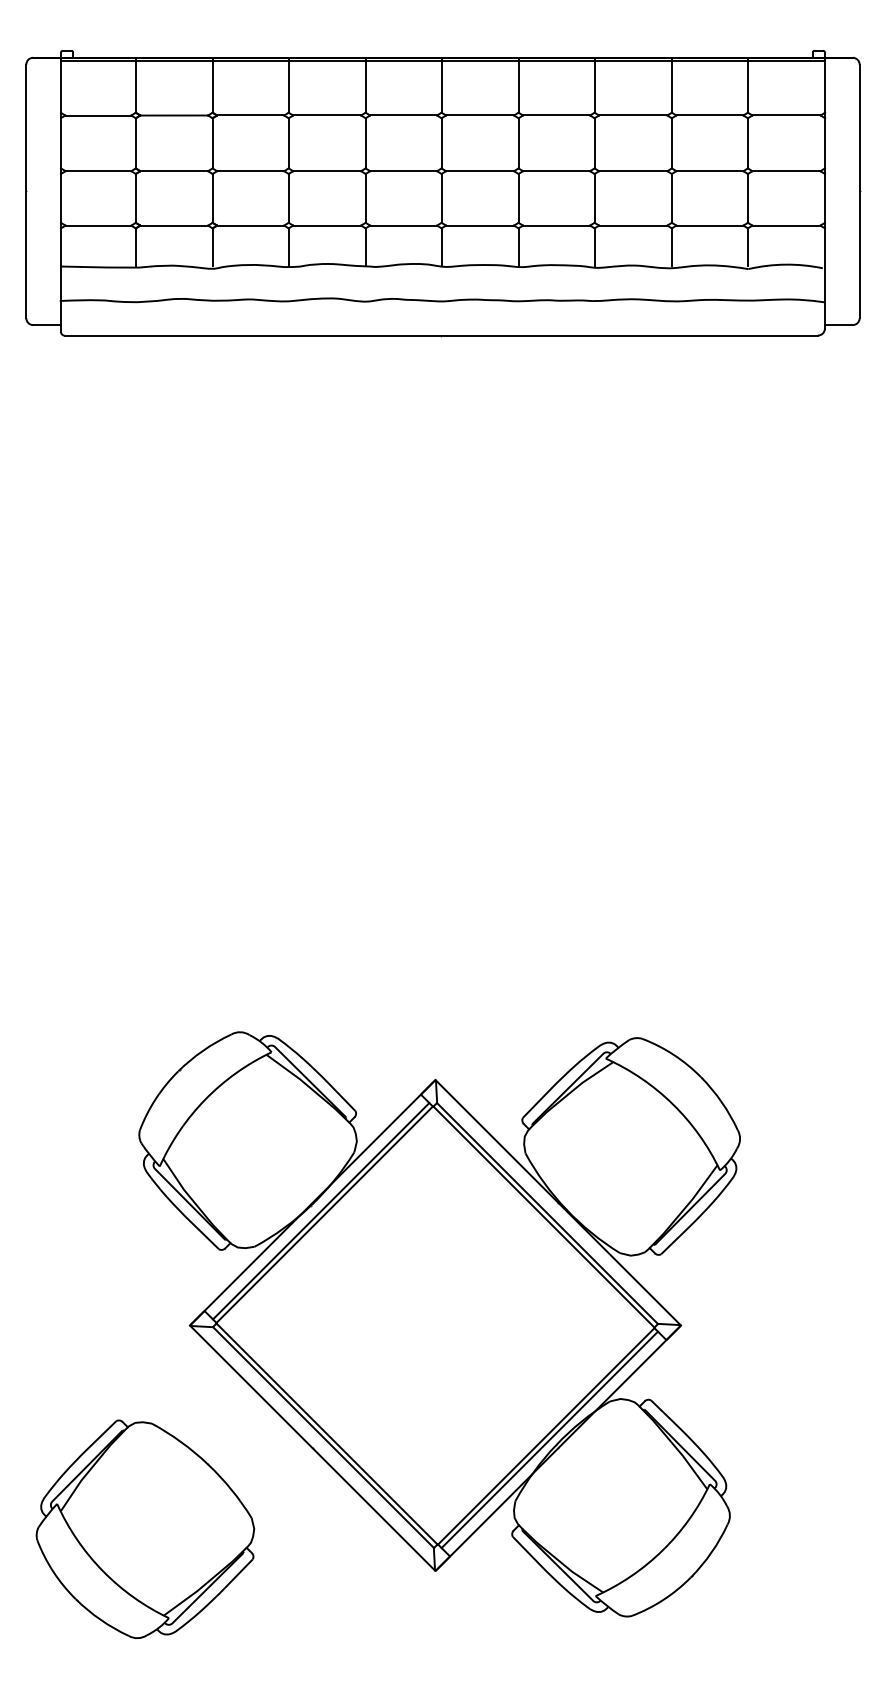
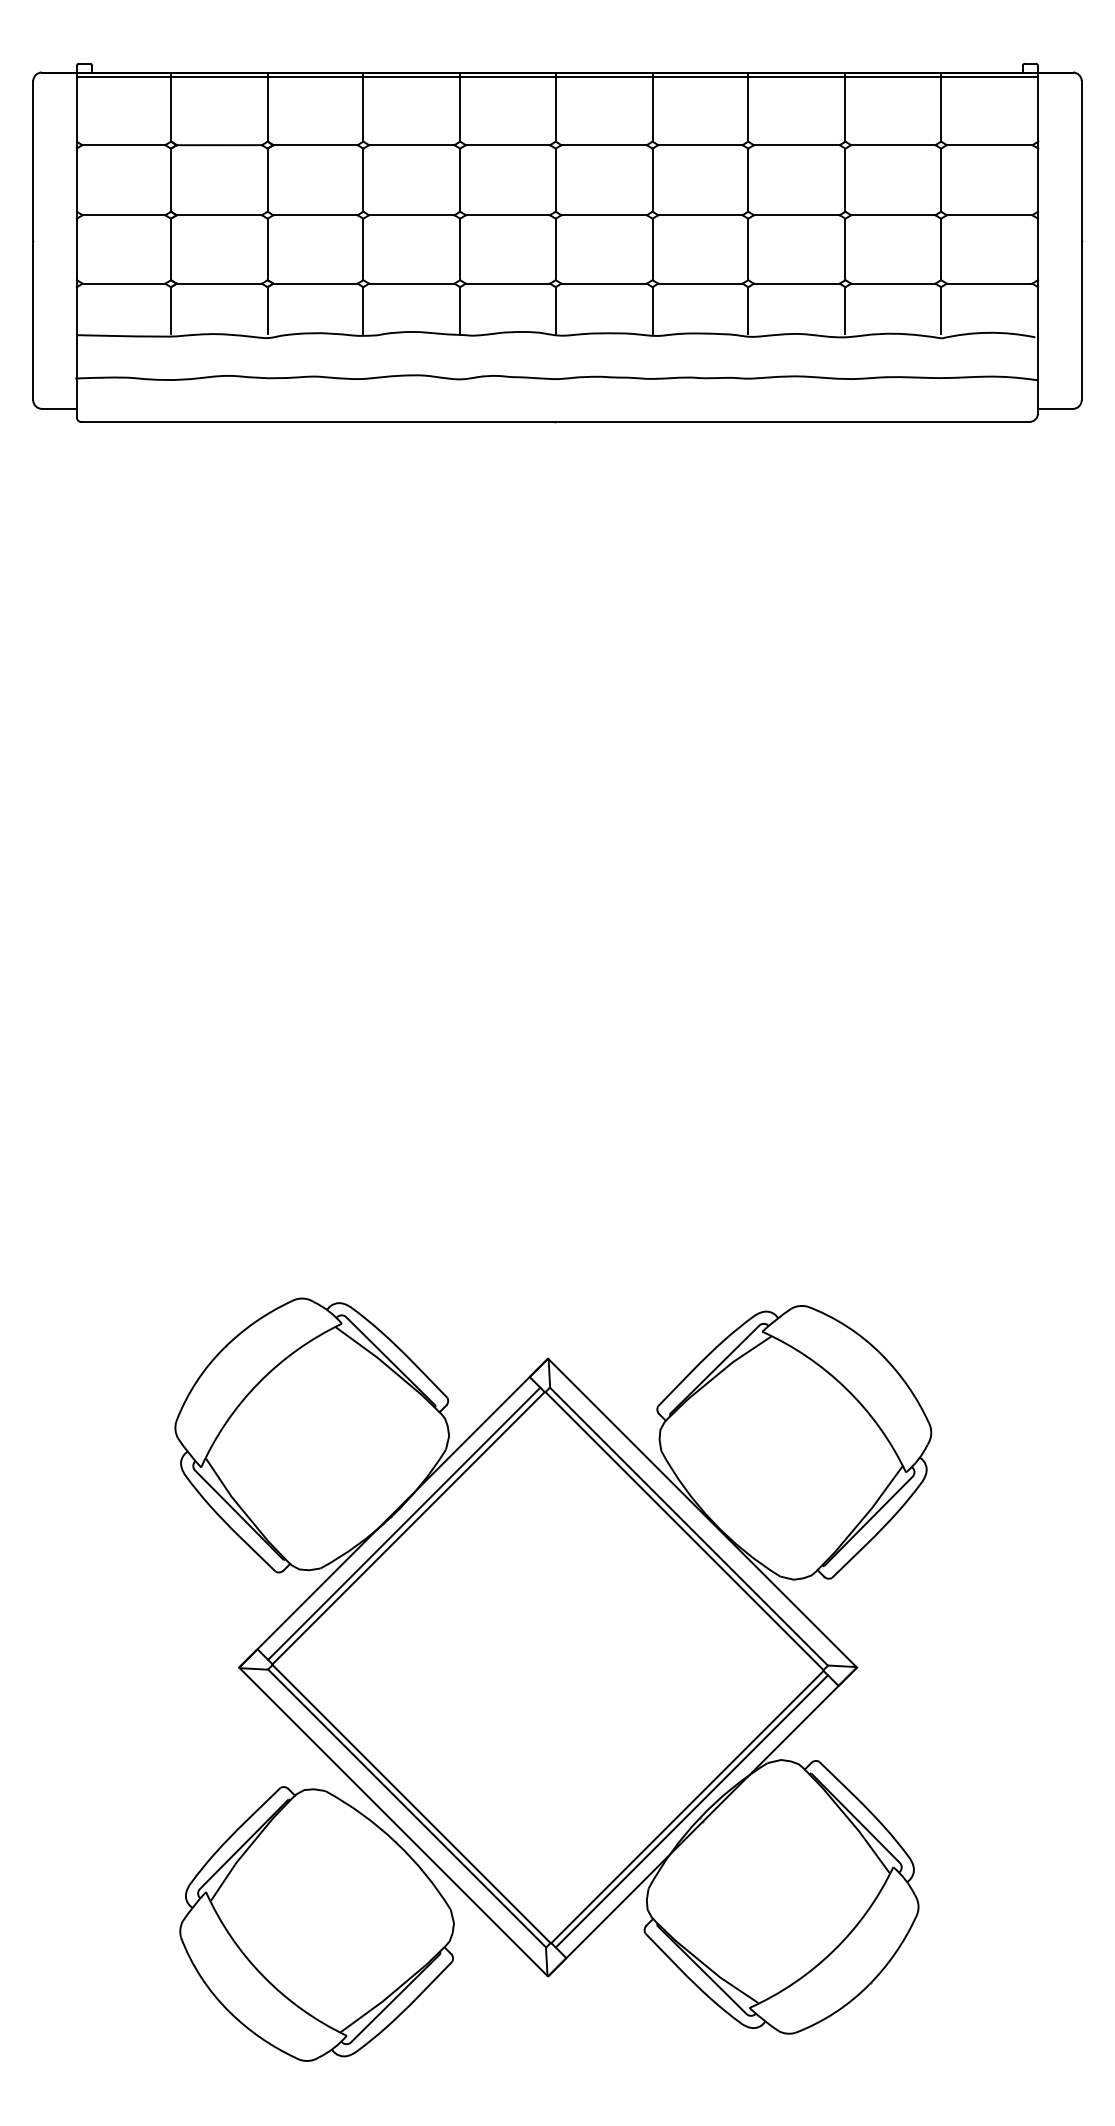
part: (144, 1528) -> (316, 1923), moved

